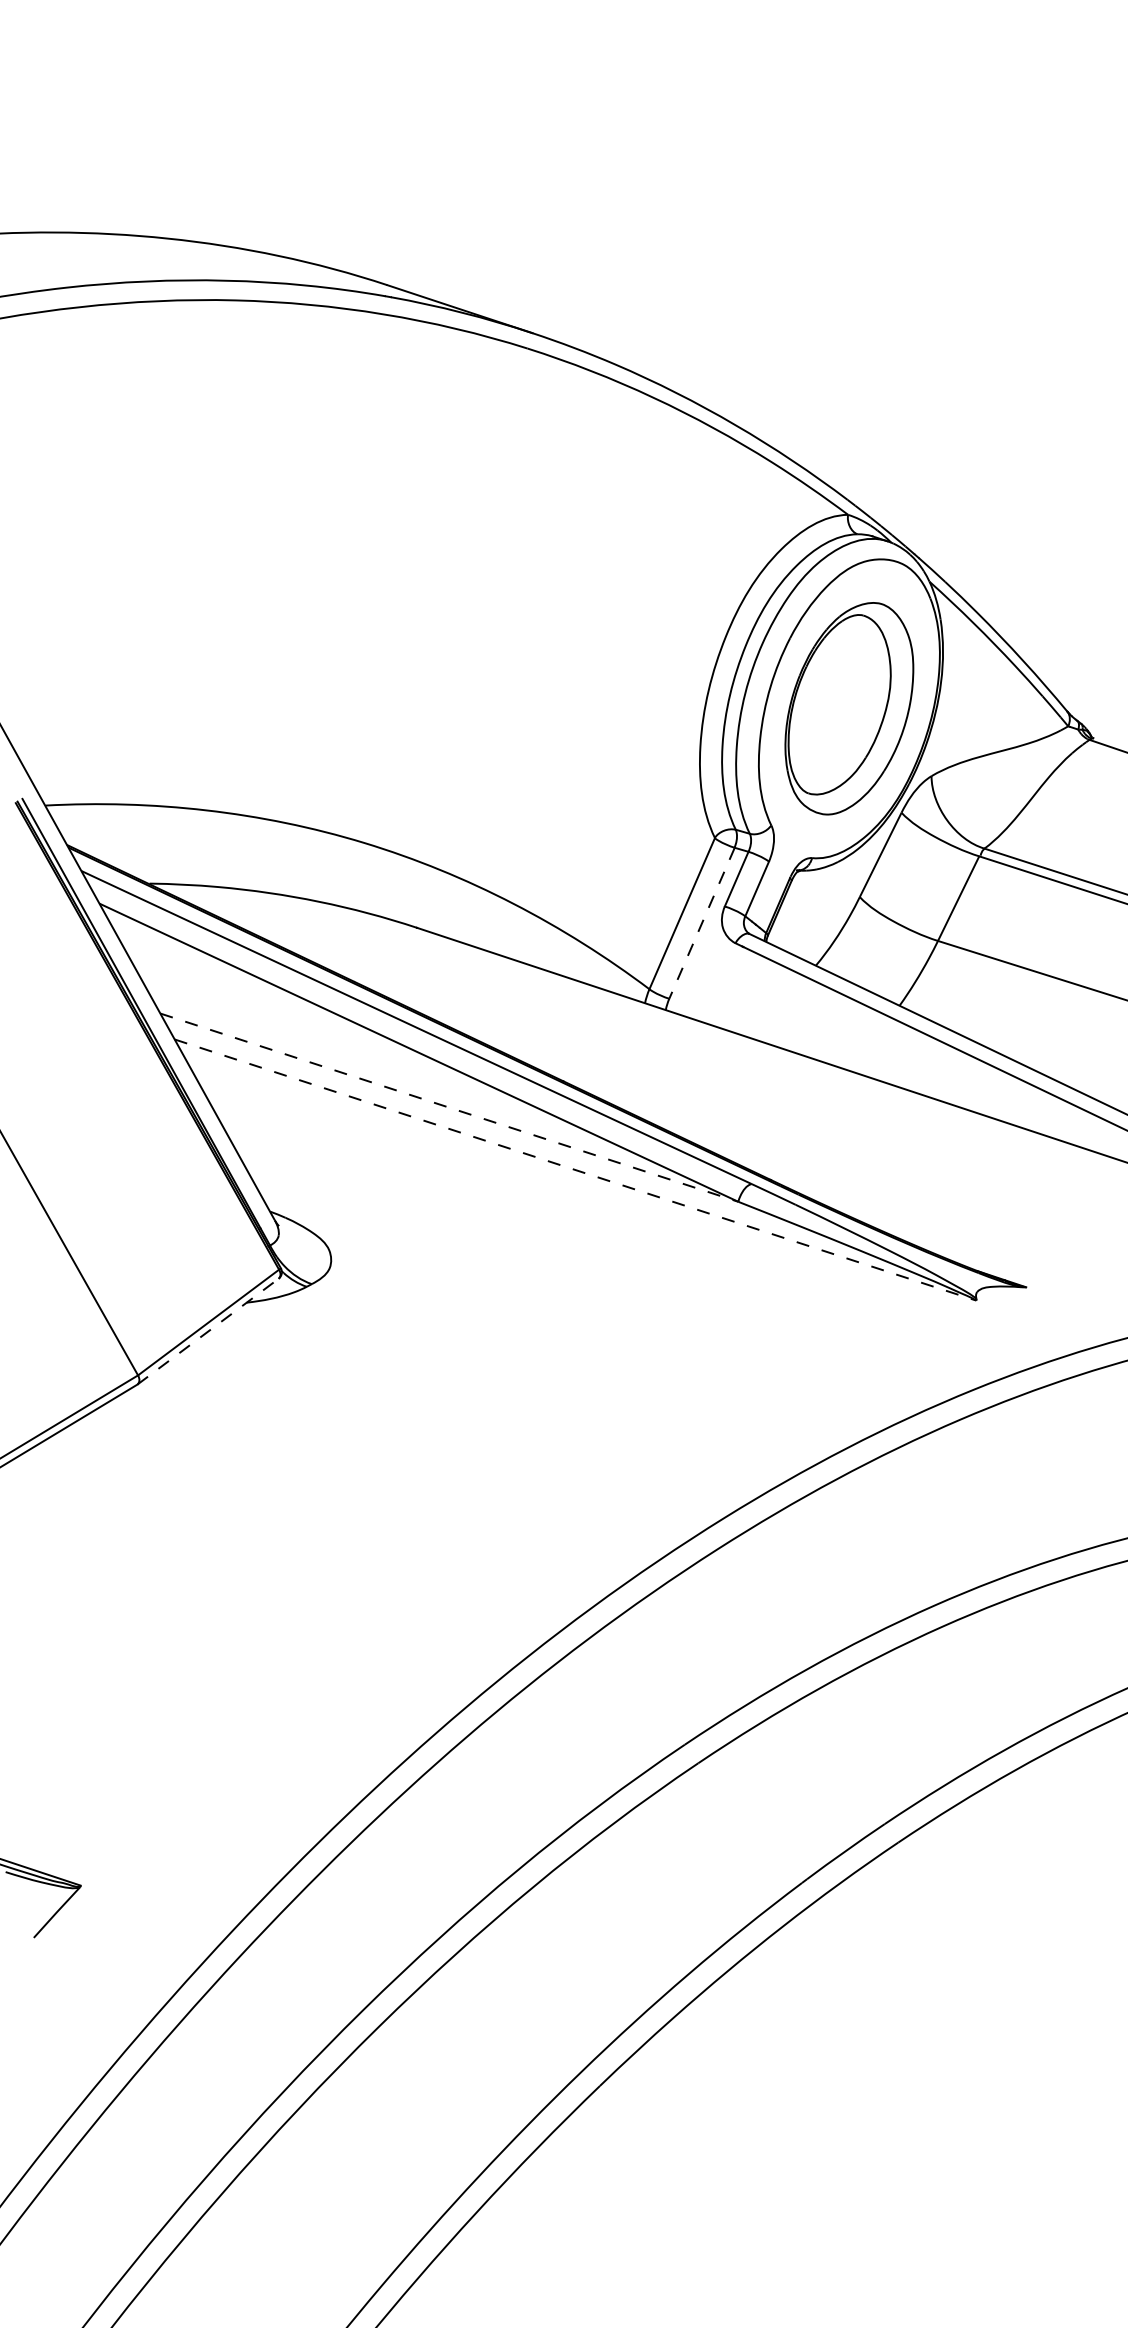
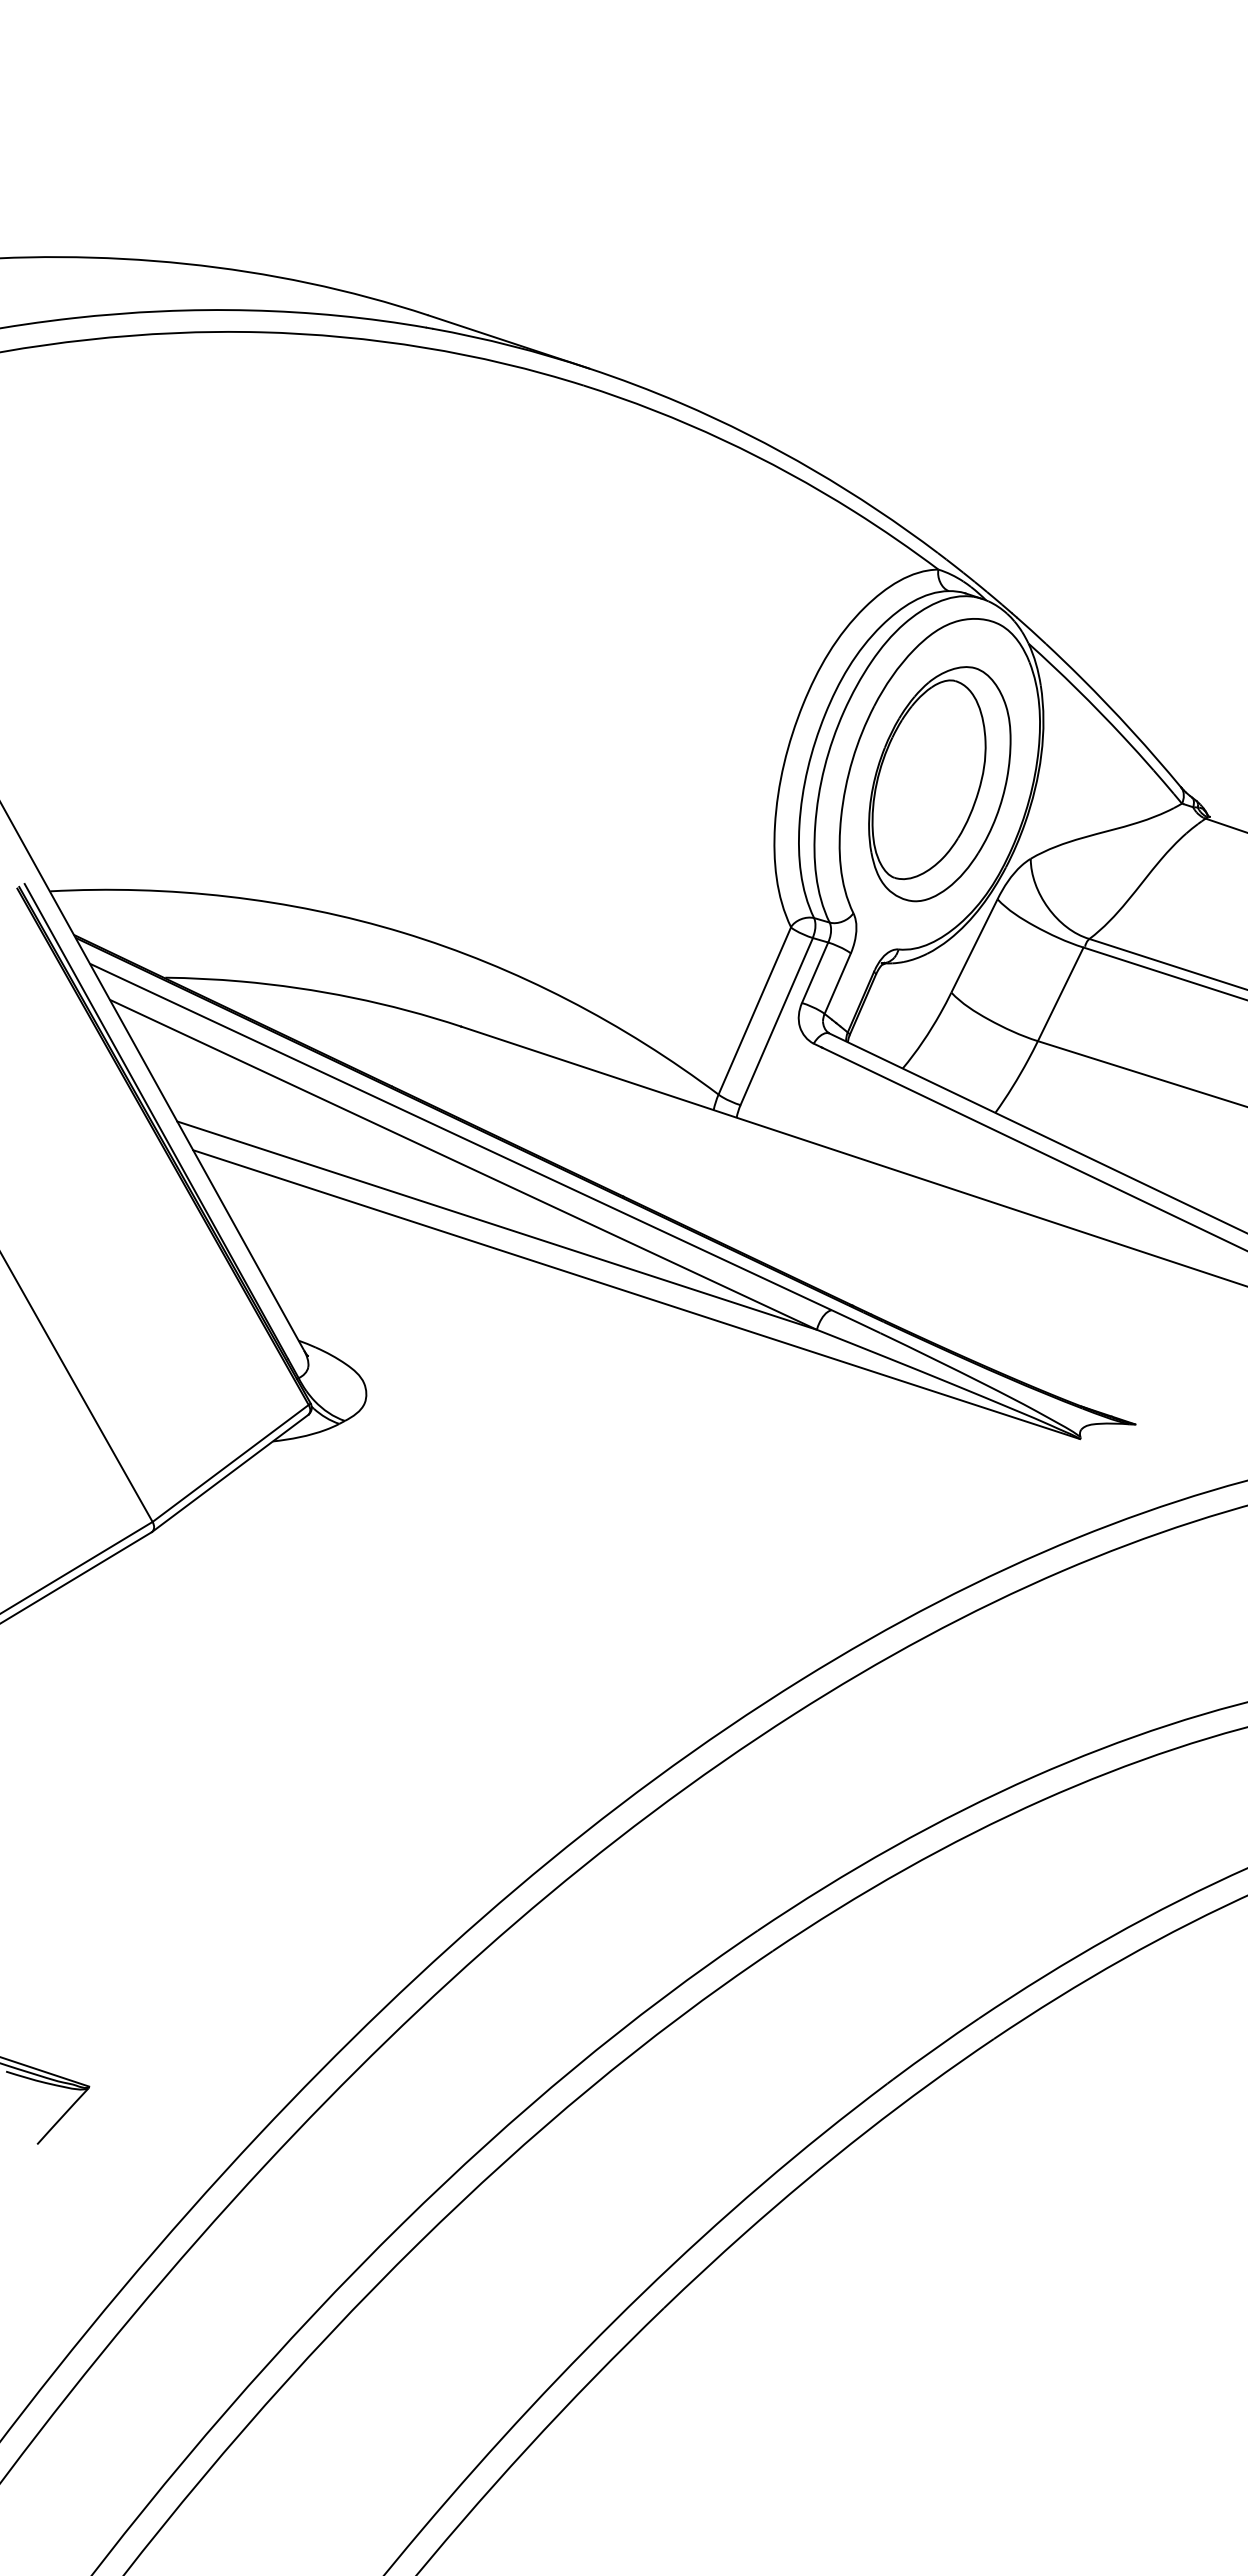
line: (701, 924) -> (776, 1022), dashed -> solid
line: (449, 1107) -> (497, 1225), dashed -> solid
line: (576, 1169) -> (637, 1294), dashed -> solid
line: (208, 1331) -> (230, 1473), dashed -> solid

